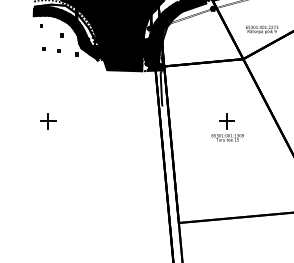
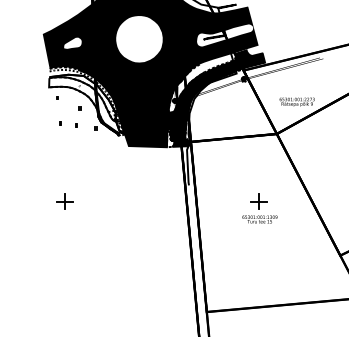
fill: (68, 32) -> (86, 104), removed

